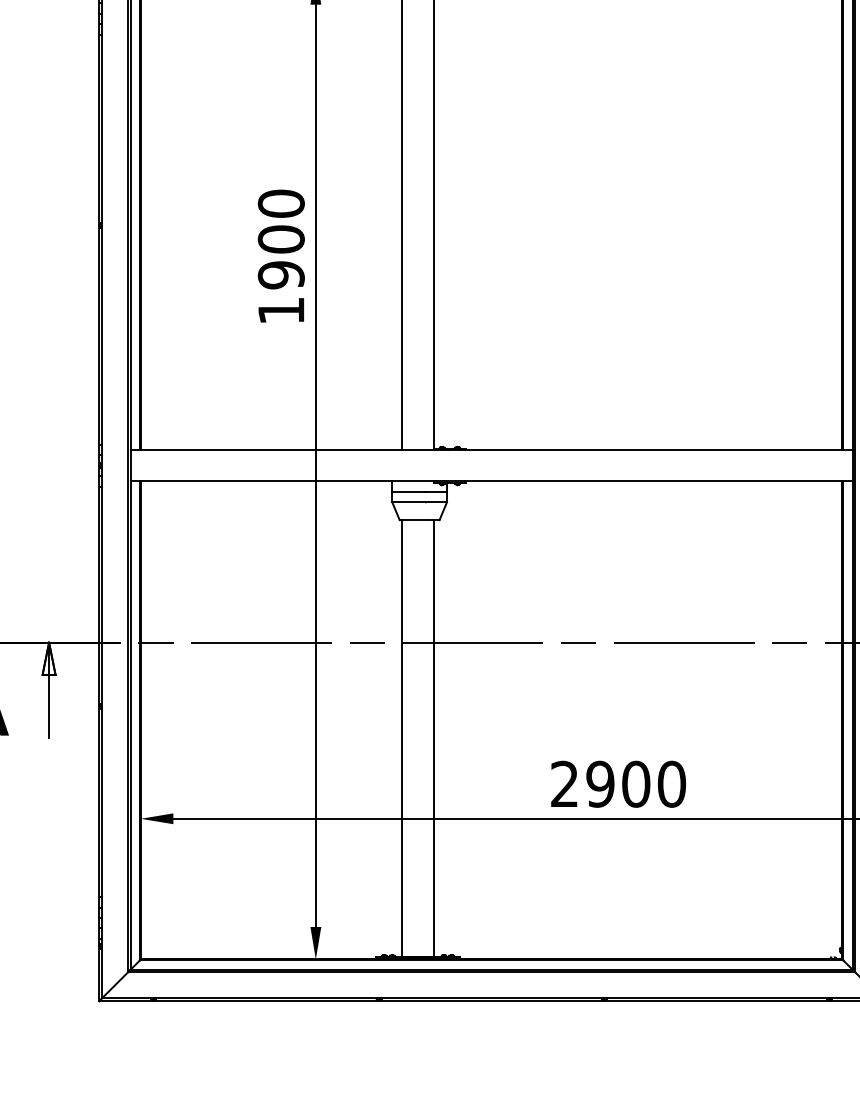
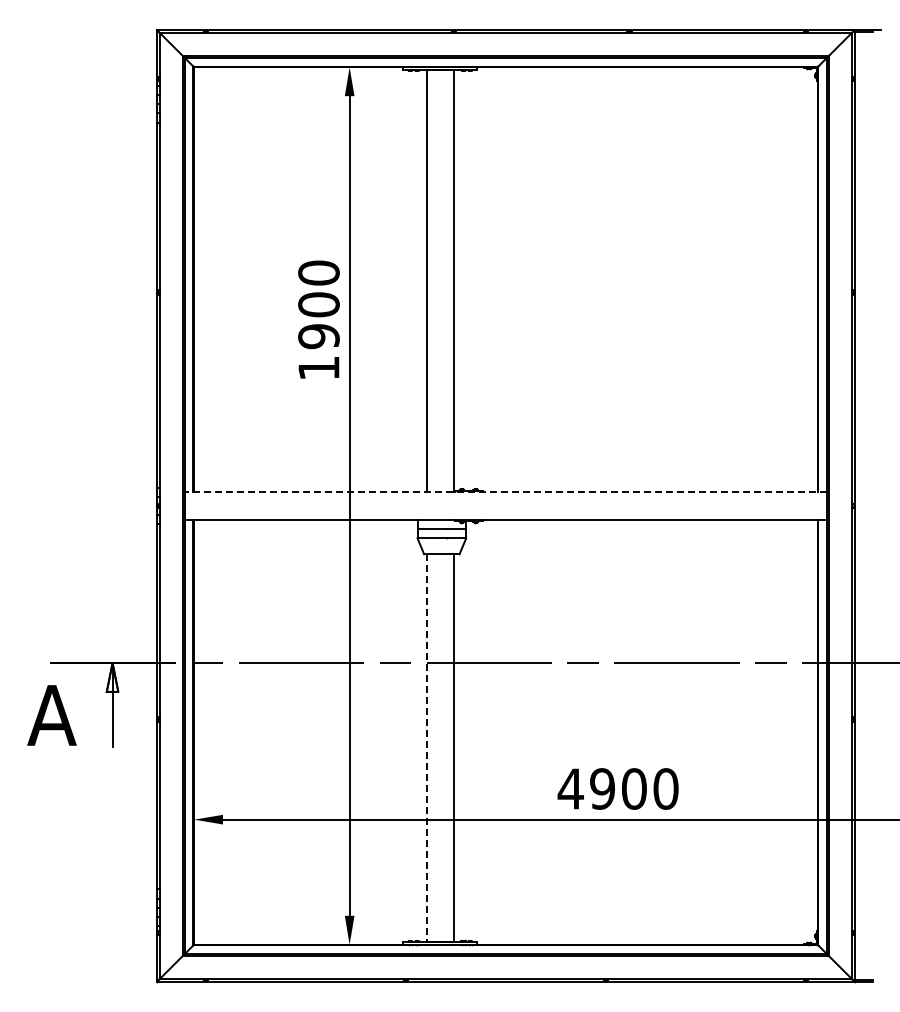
line: (491, 450) -> (505, 492), solid -> dashed
line: (402, 738) -> (426, 748), solid -> dashed
text: (564, 783) -> (570, 788), 2900 -> 4900

